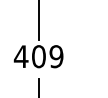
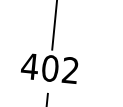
text: (56, 56) -> (70, 70), 409 -> 402

